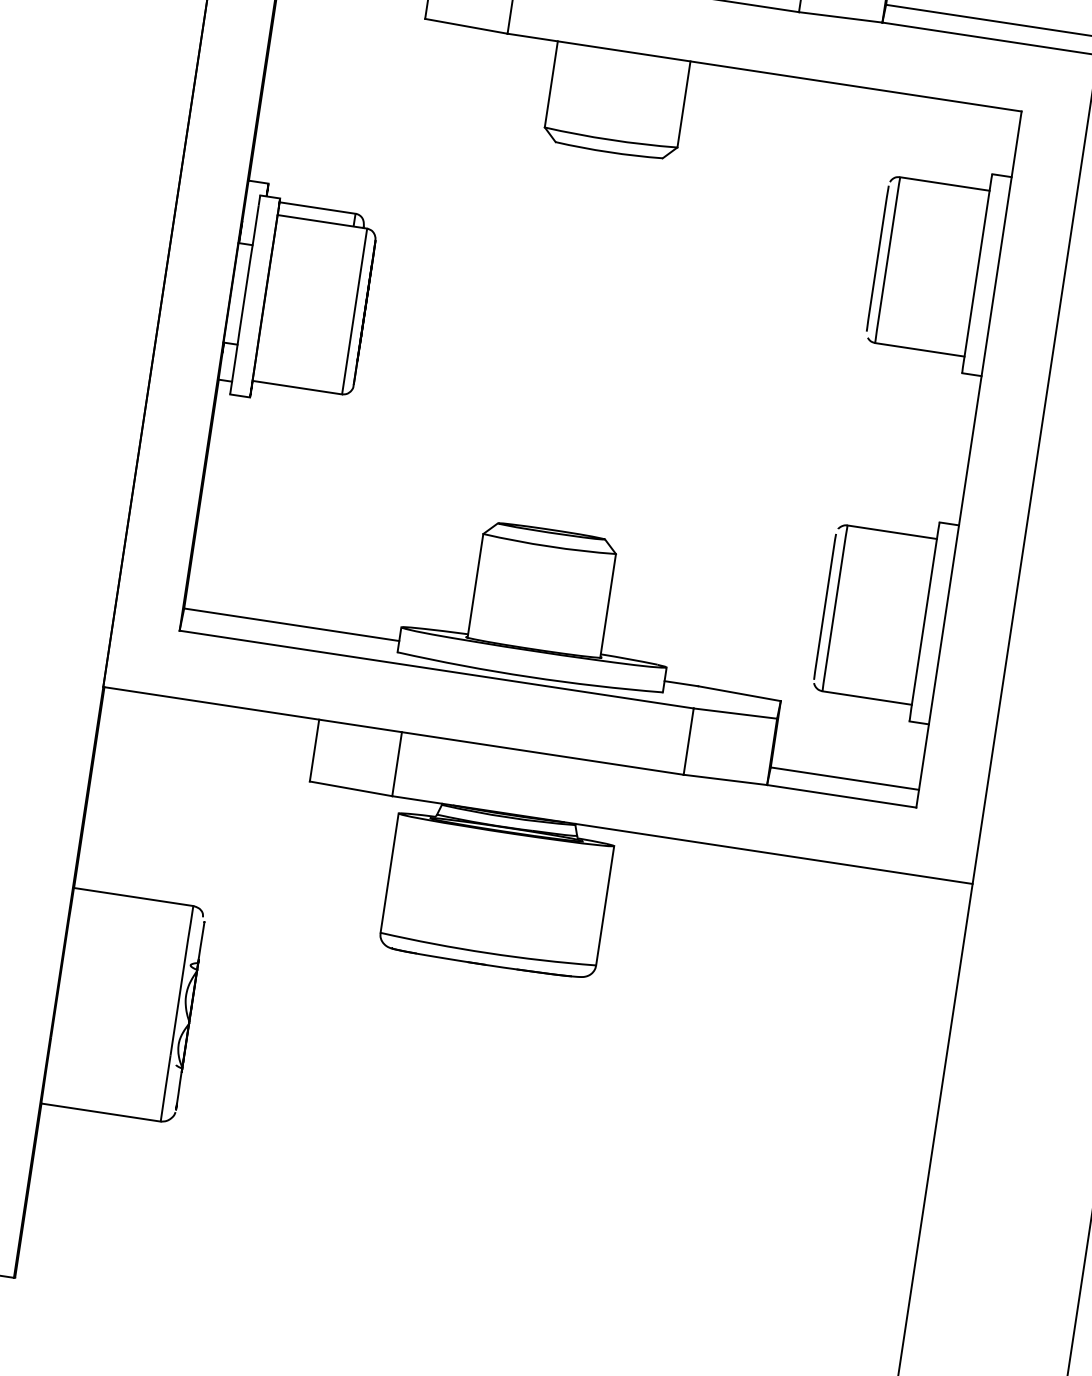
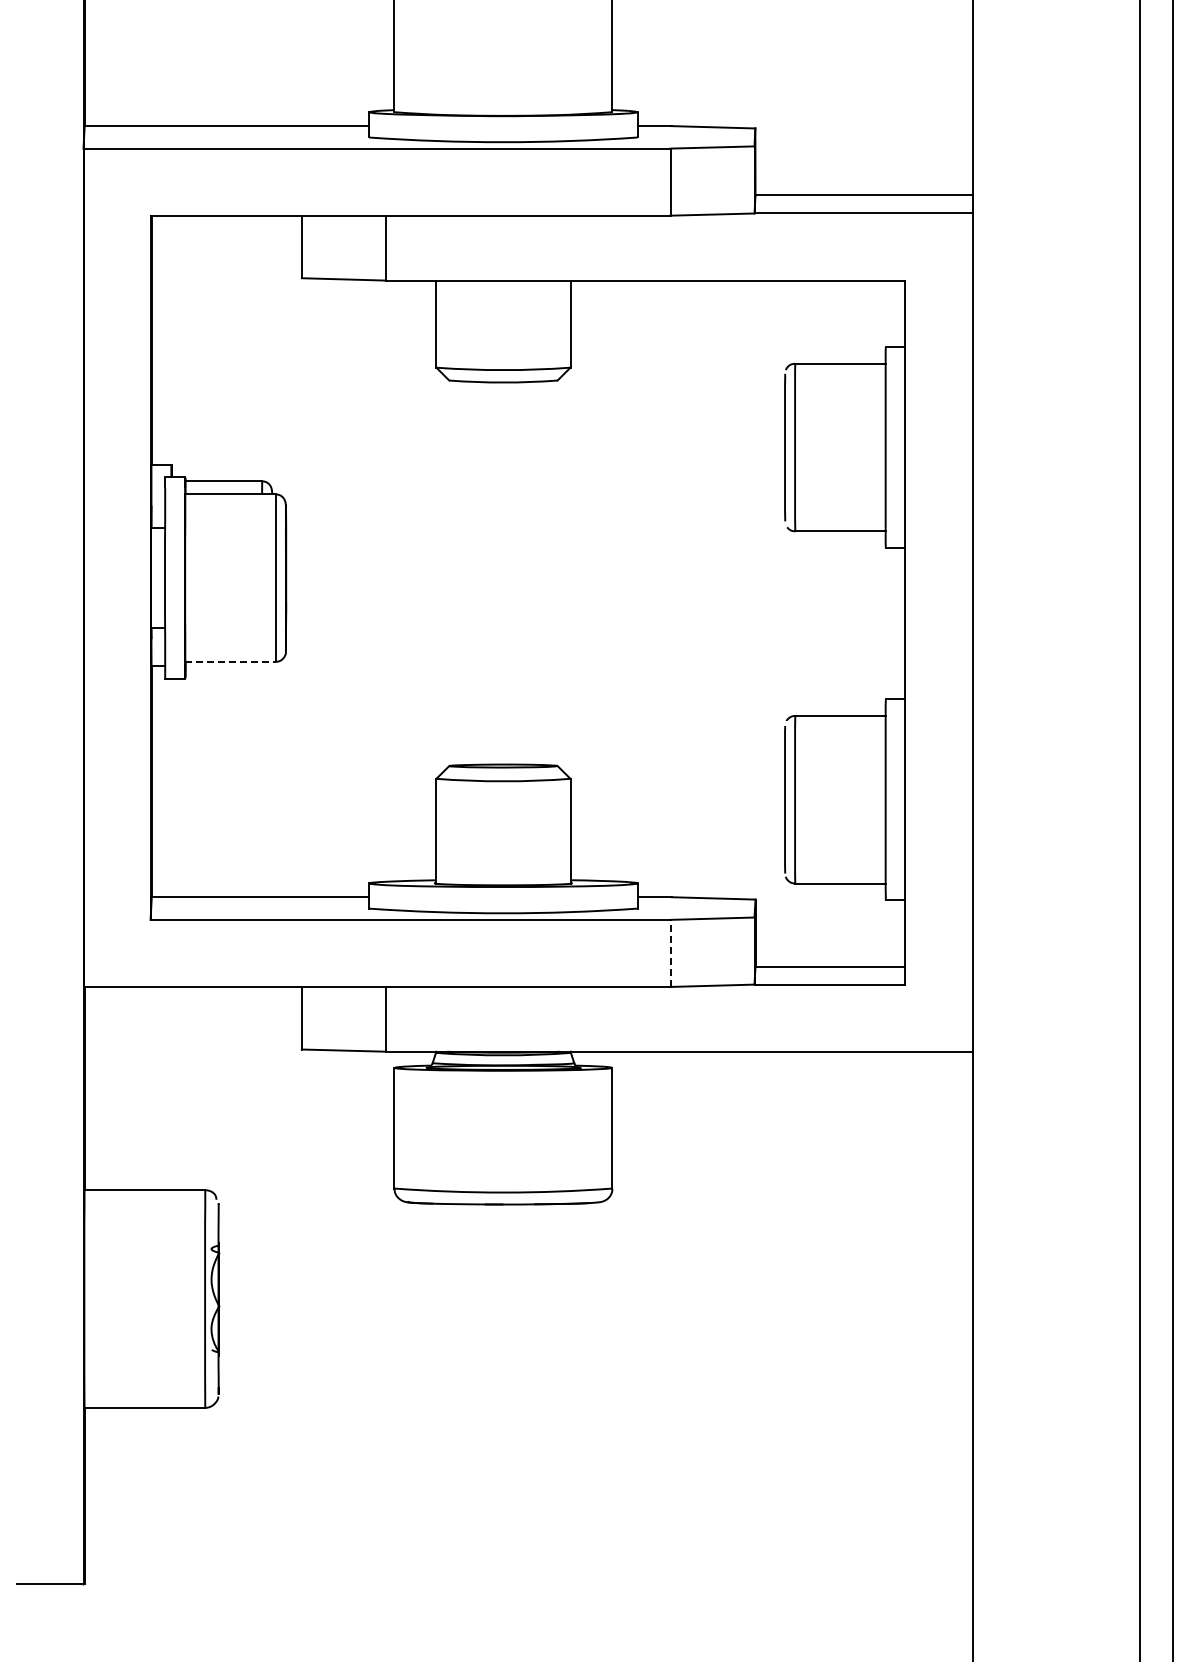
line: (298, 387) -> (231, 661), solid -> dashed
line: (688, 741) -> (670, 953), solid -> dashed

